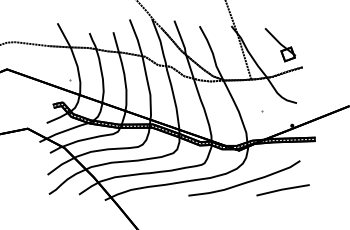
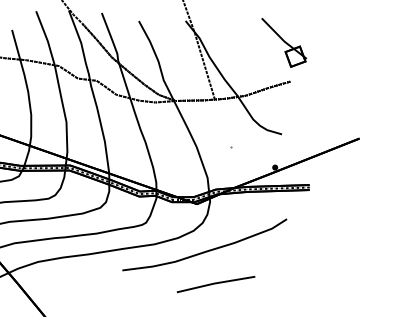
part: (280, 45) -> (284, 43), moved
line: (282, 190) -> (215, 284), moved

